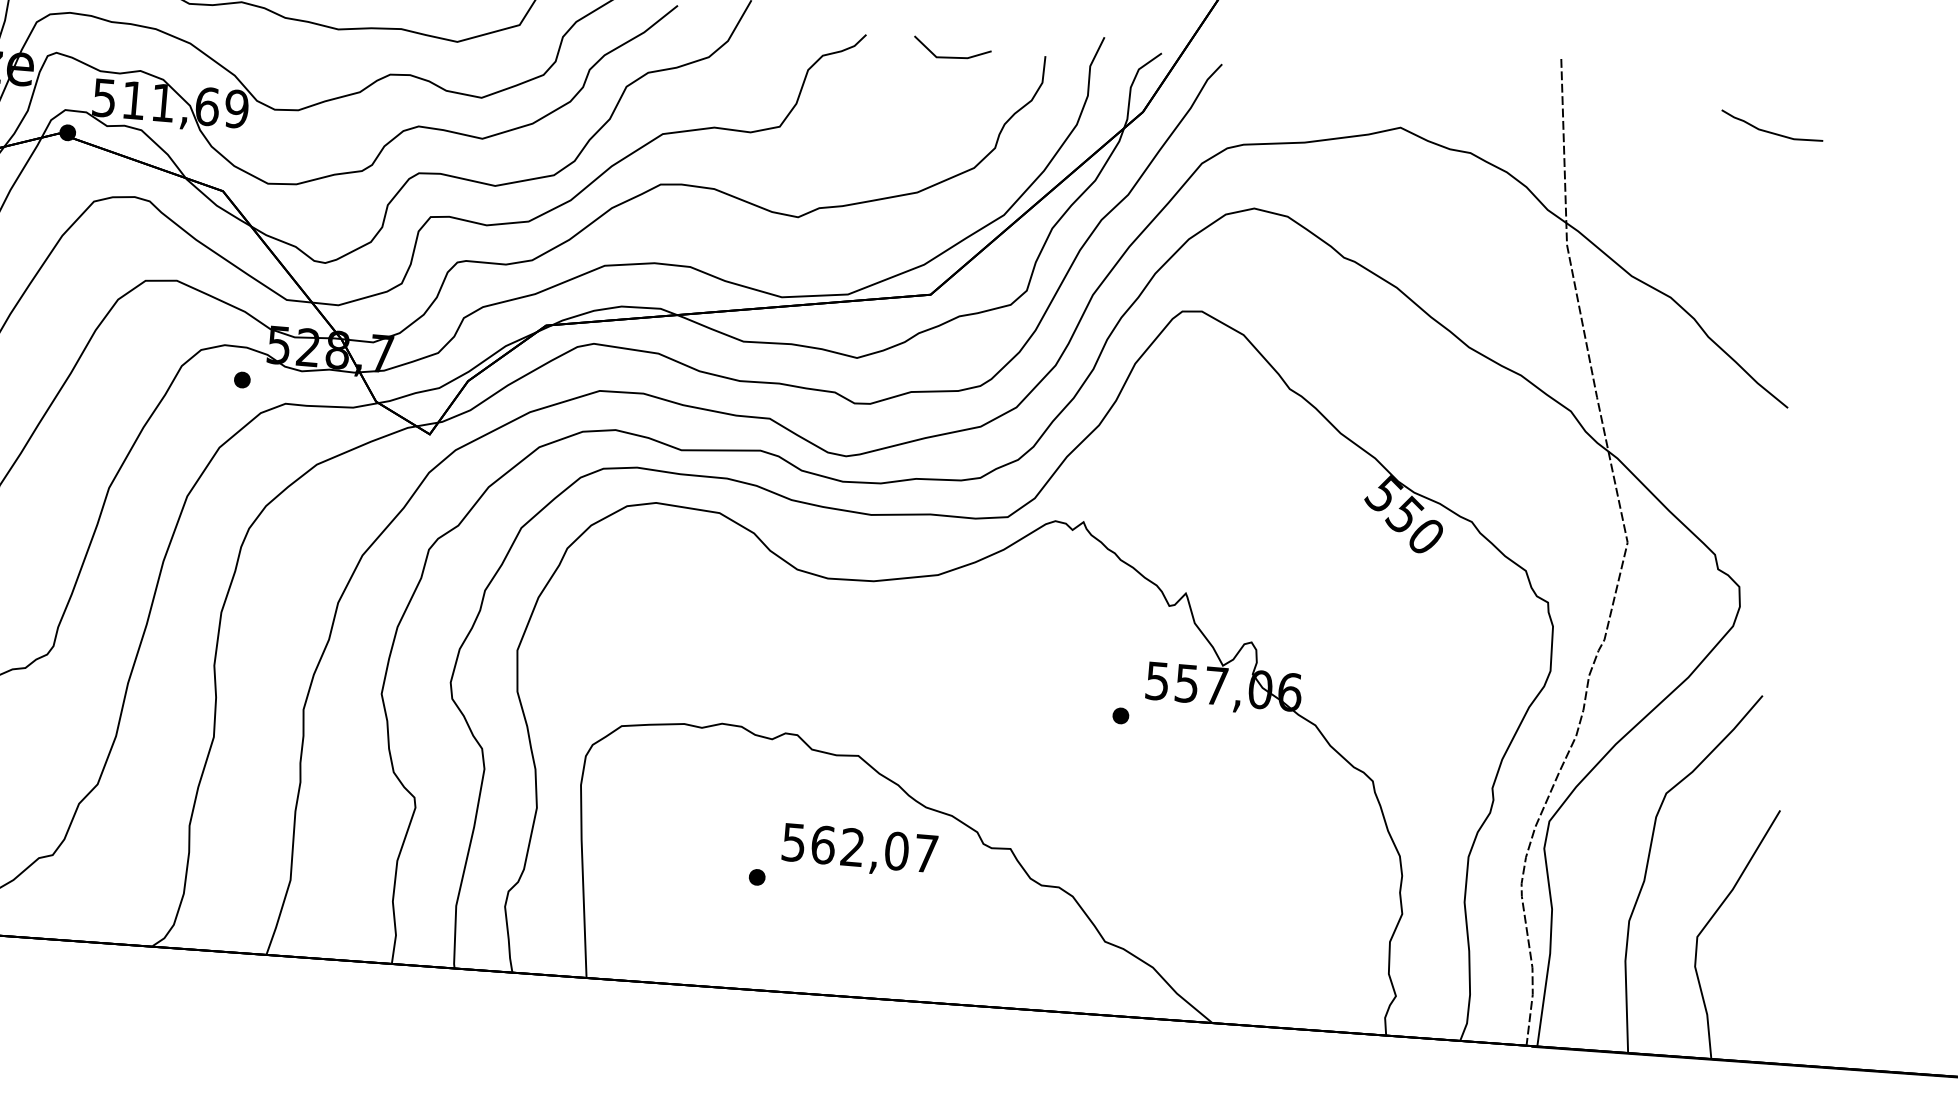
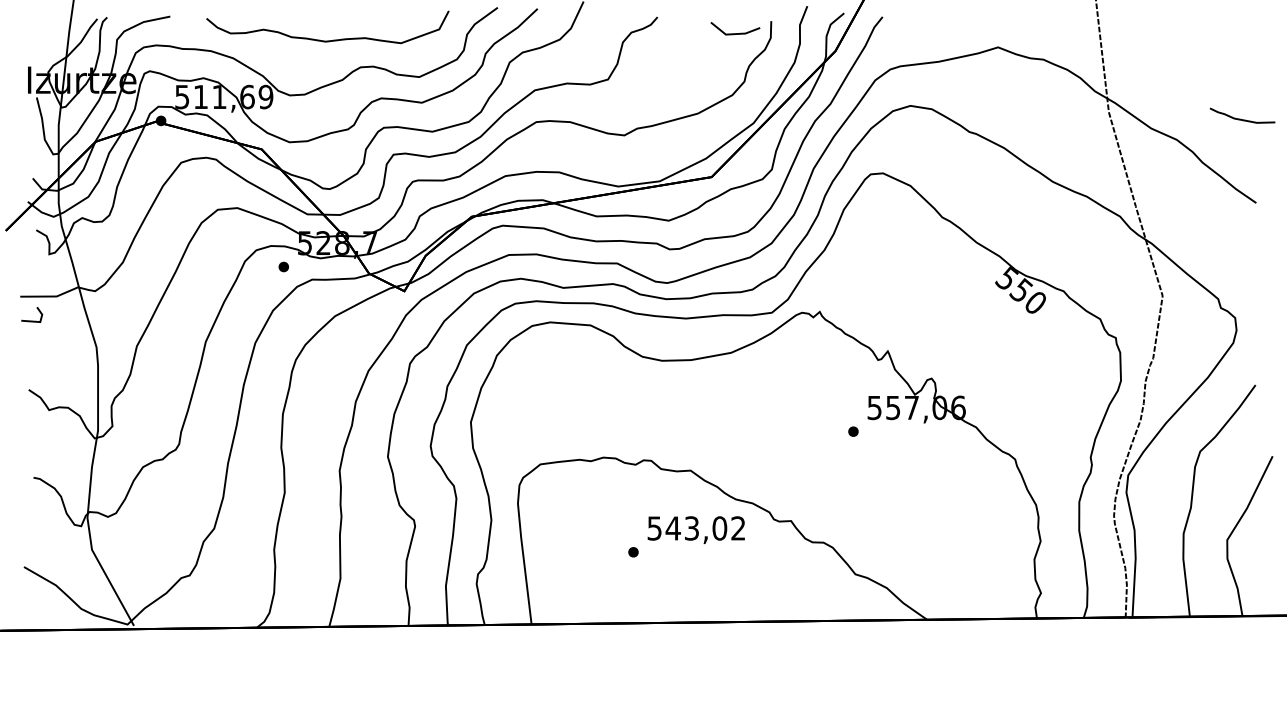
line: (951, 56) -> (735, 33), moved
curve: (1768, 130) -> (1240, 118), moved
text: (874, 849) -> (705, 528), 562,07 -> 543,02

